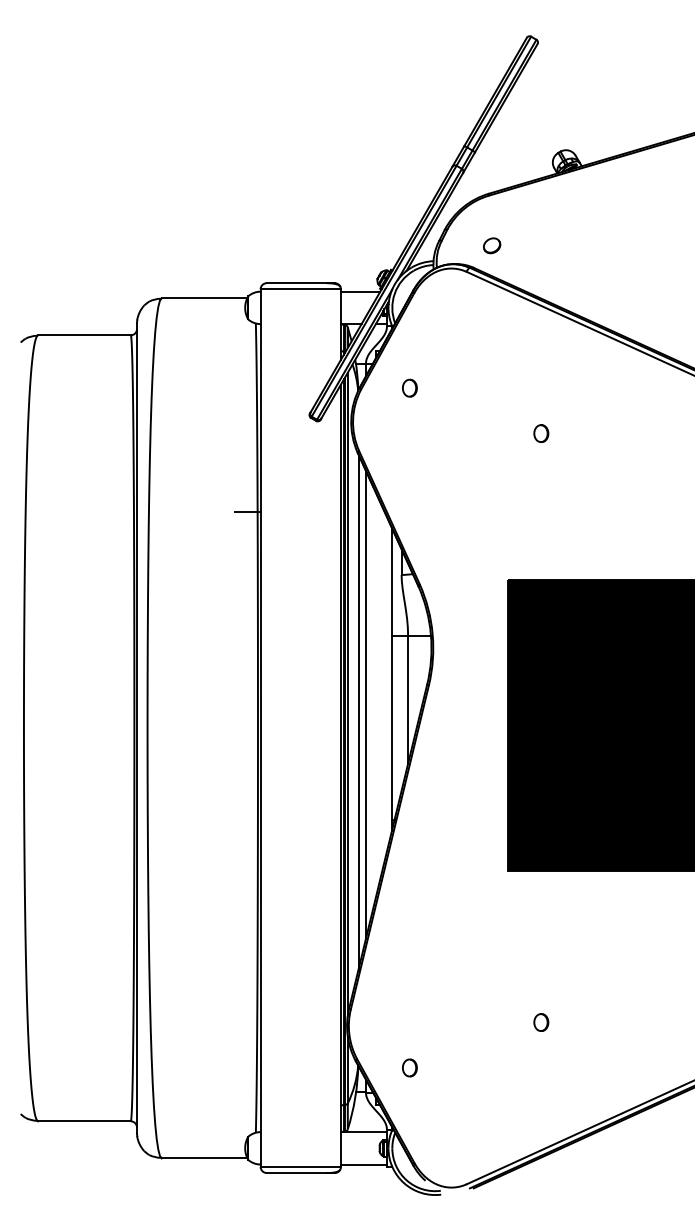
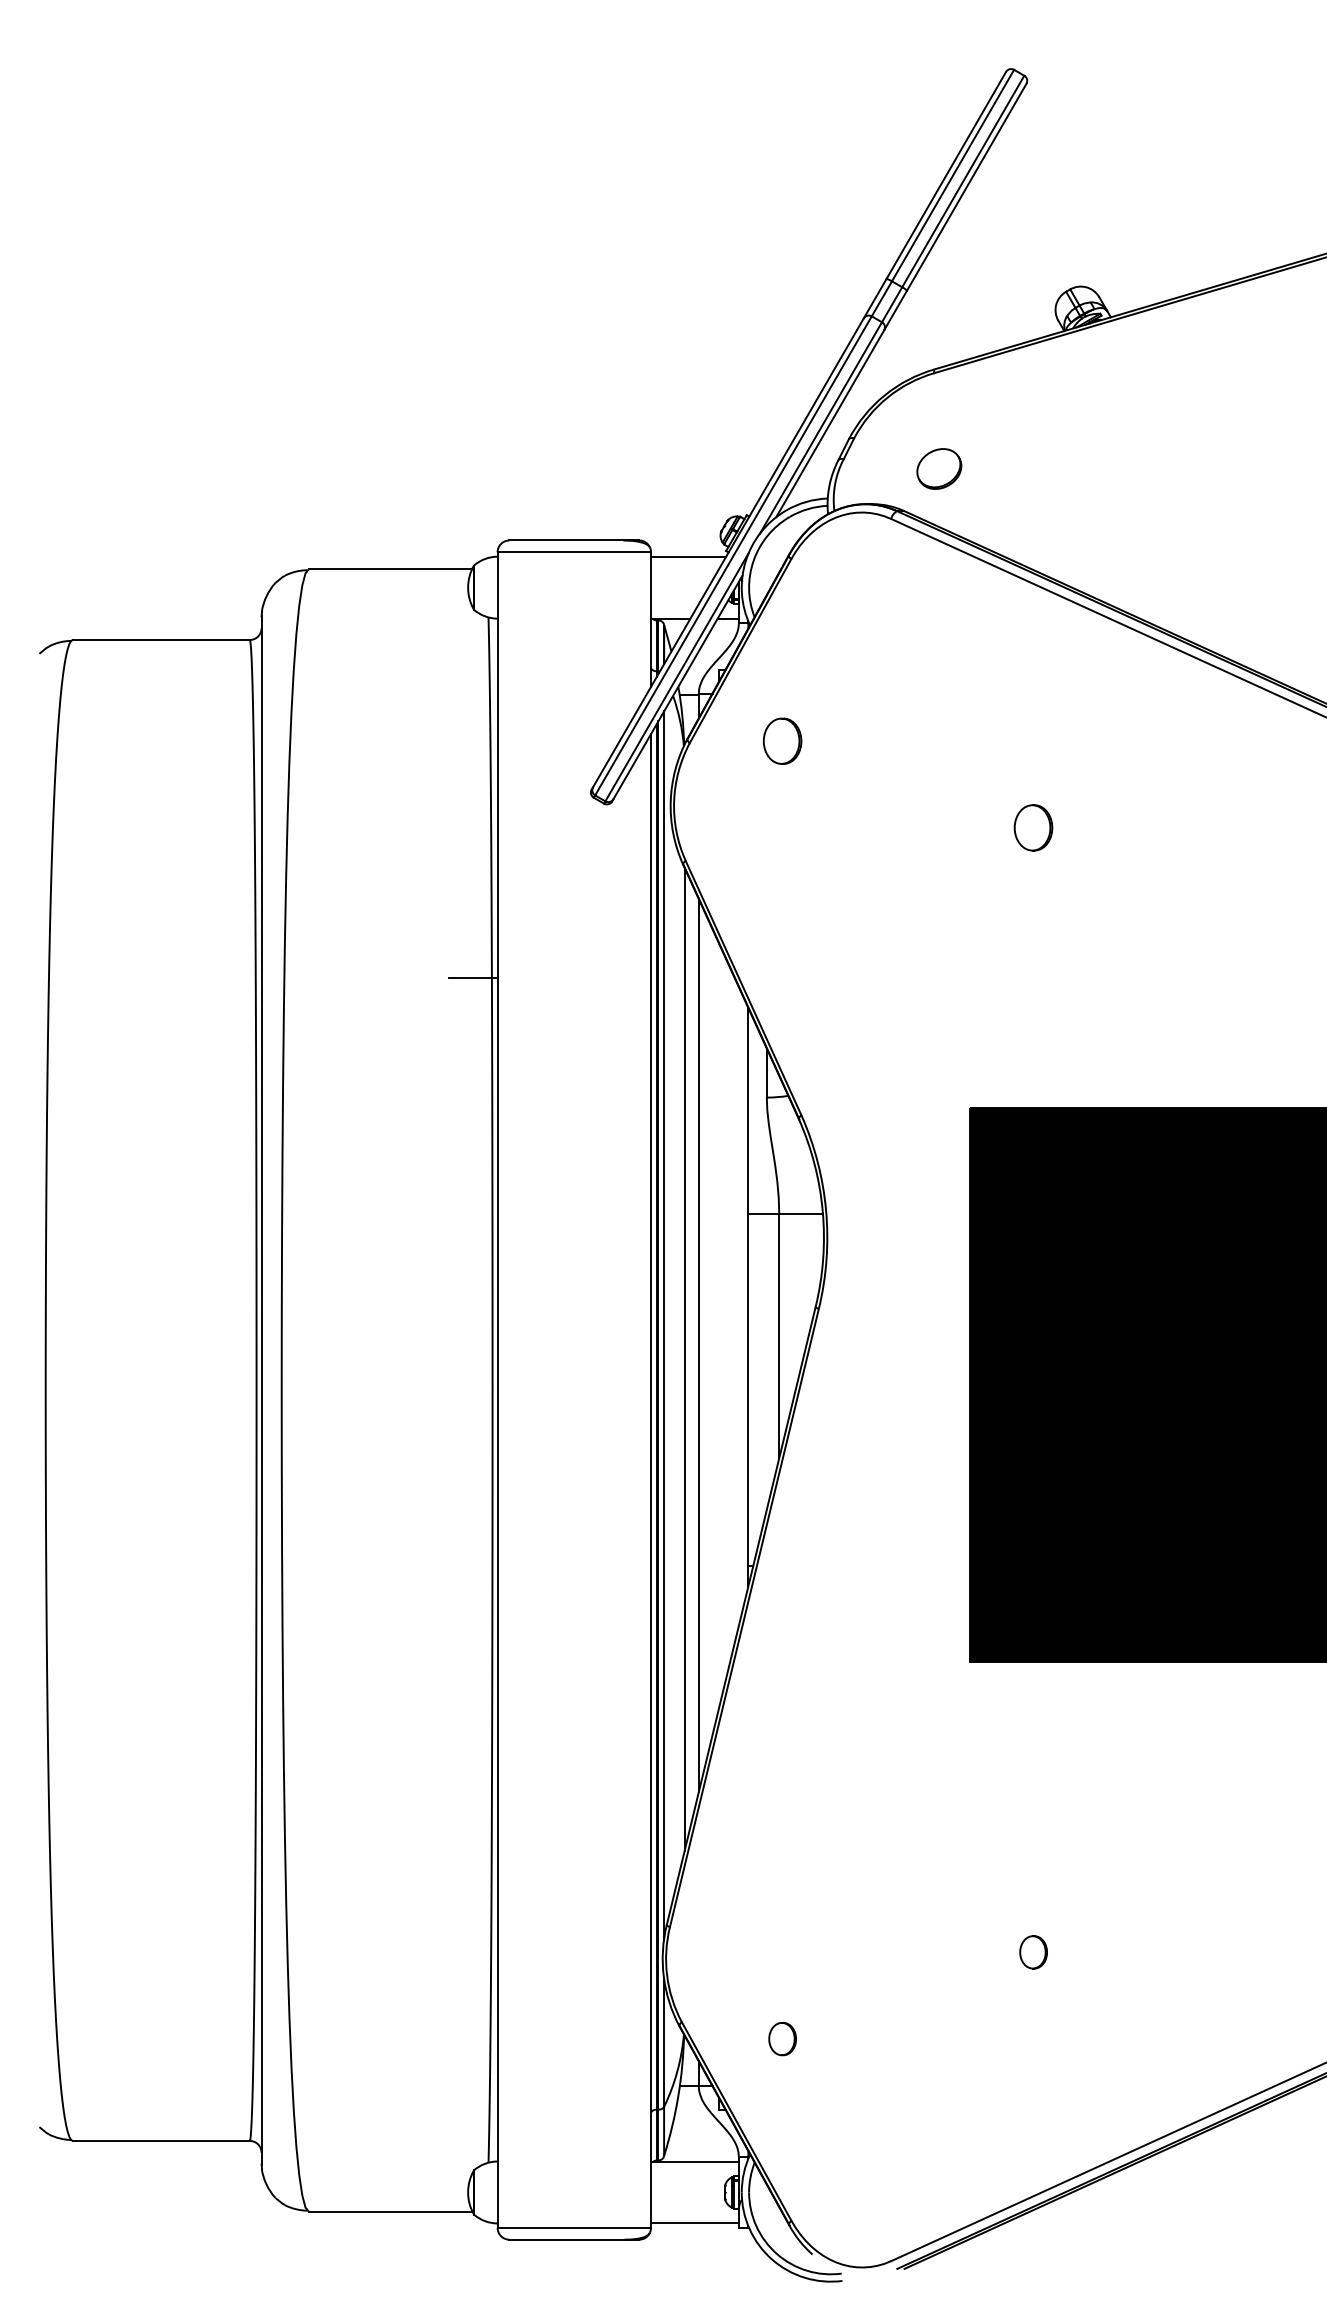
part: (492, 245) -> (940, 468), size x1.4
part: (409, 387) -> (781, 739), size x1.4
part: (541, 433) -> (1033, 827), size x1.4

